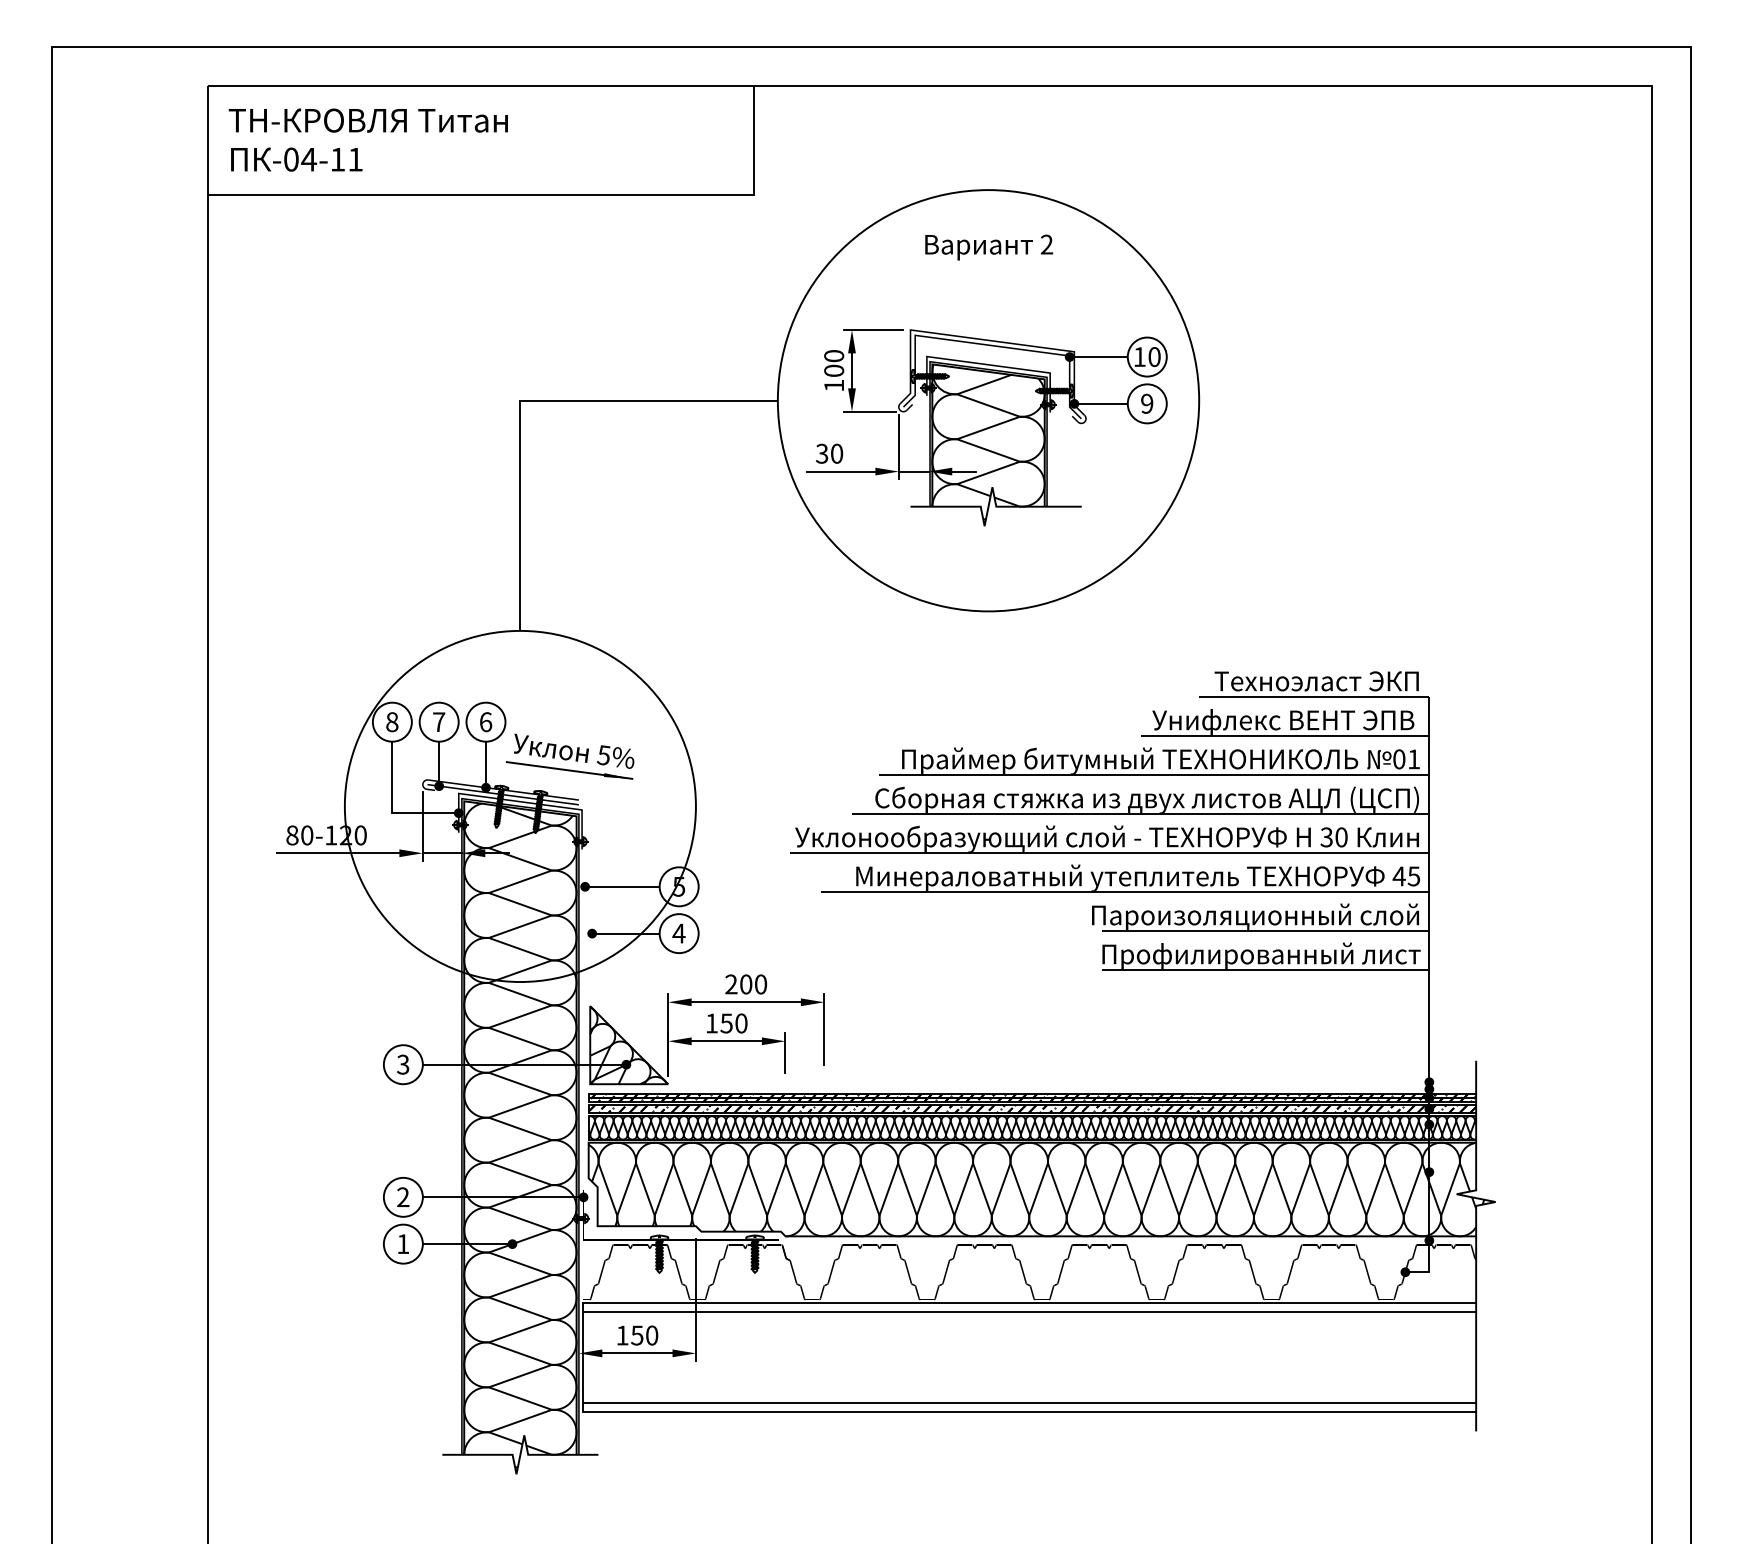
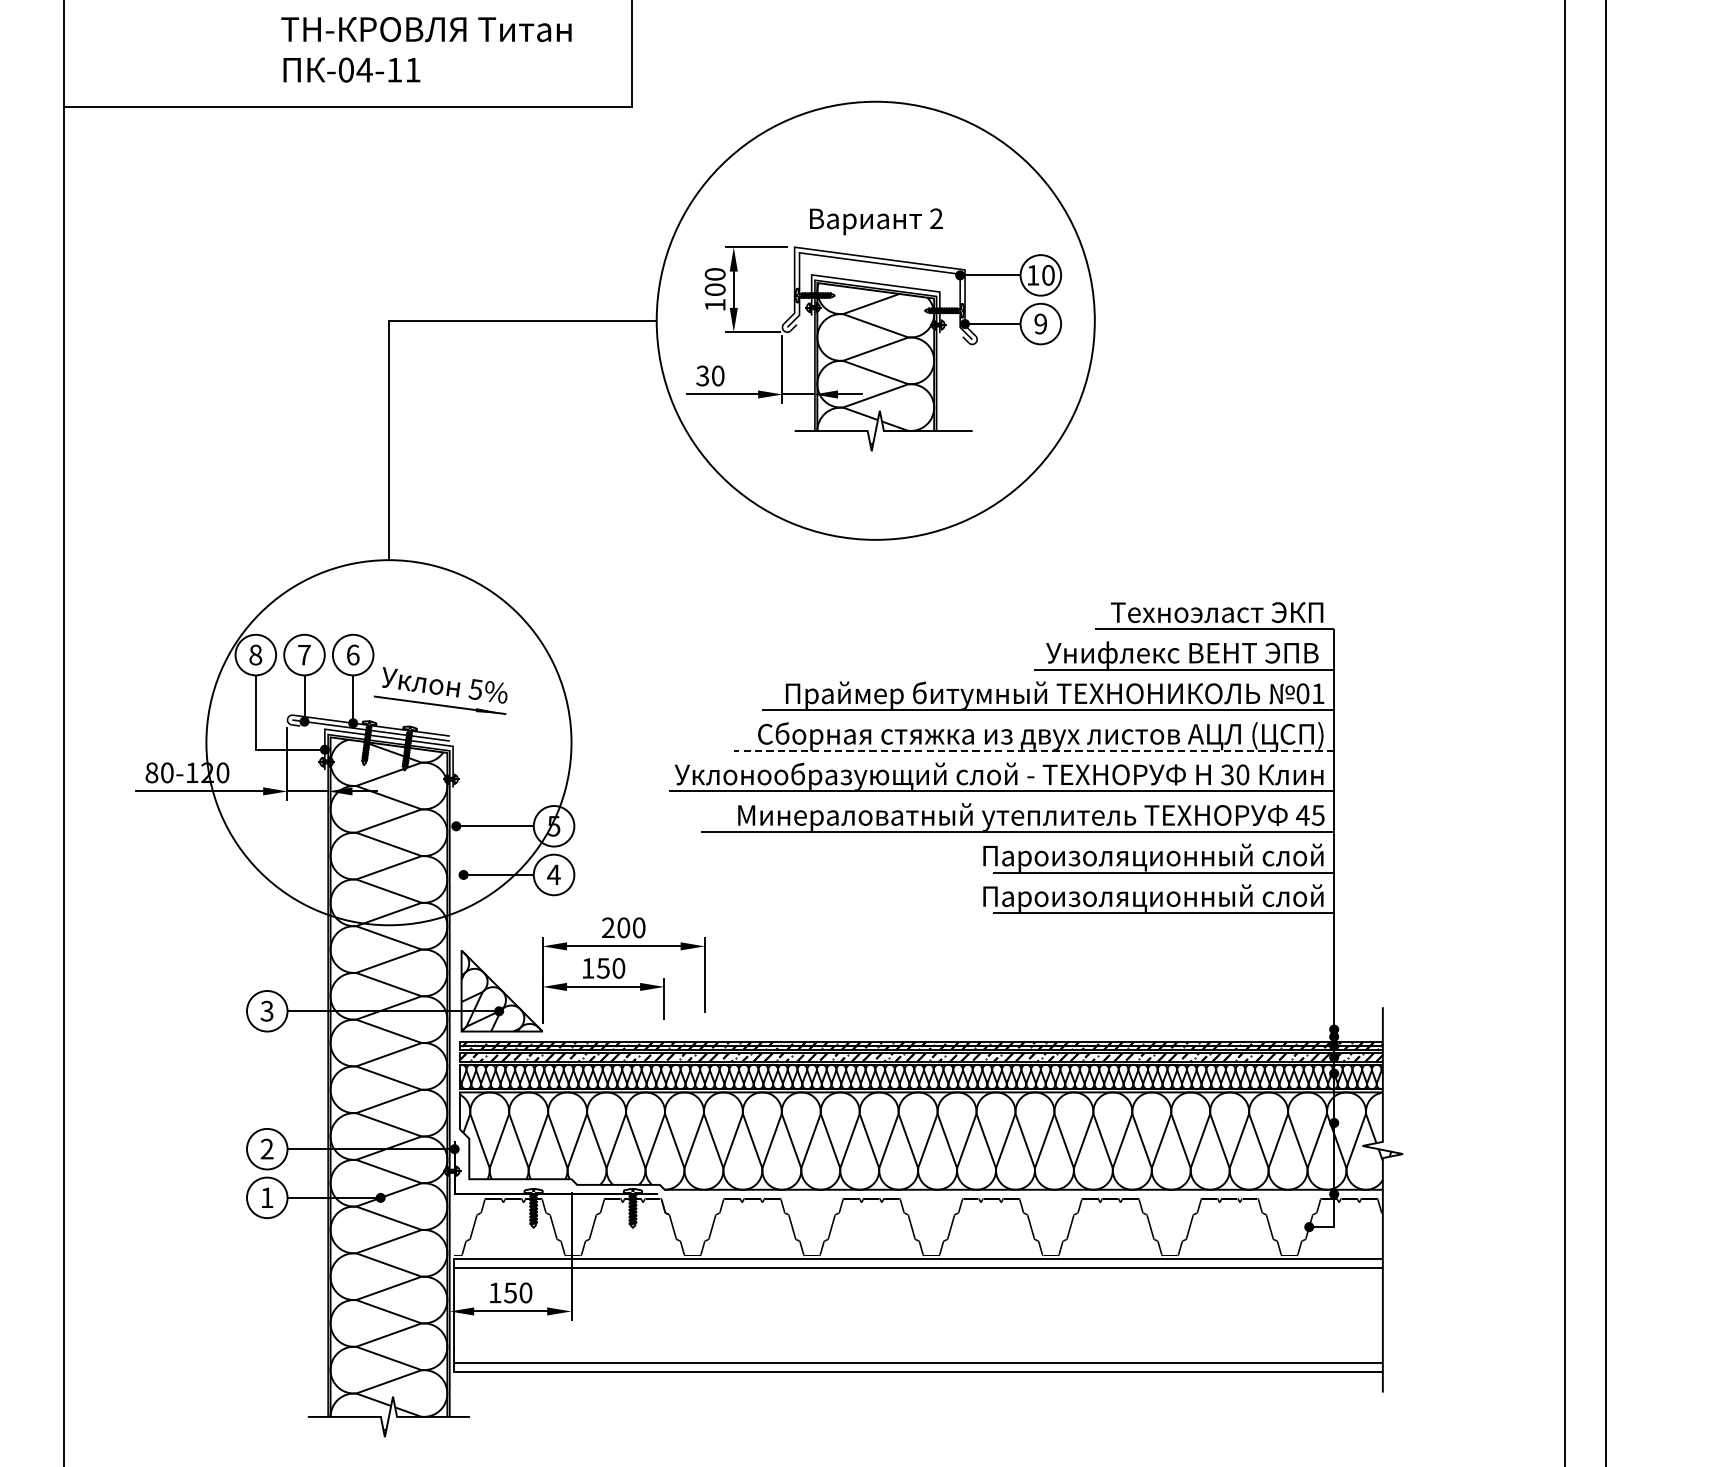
text: (367, 139) -> (425, 49), moved
text: (989, 247) -> (876, 221), moved
line: (1140, 814) -> (1033, 751), solid -> dashed
text: (1256, 955) -> (1154, 897), Профилированный лист -> Пароизоляционный слой

